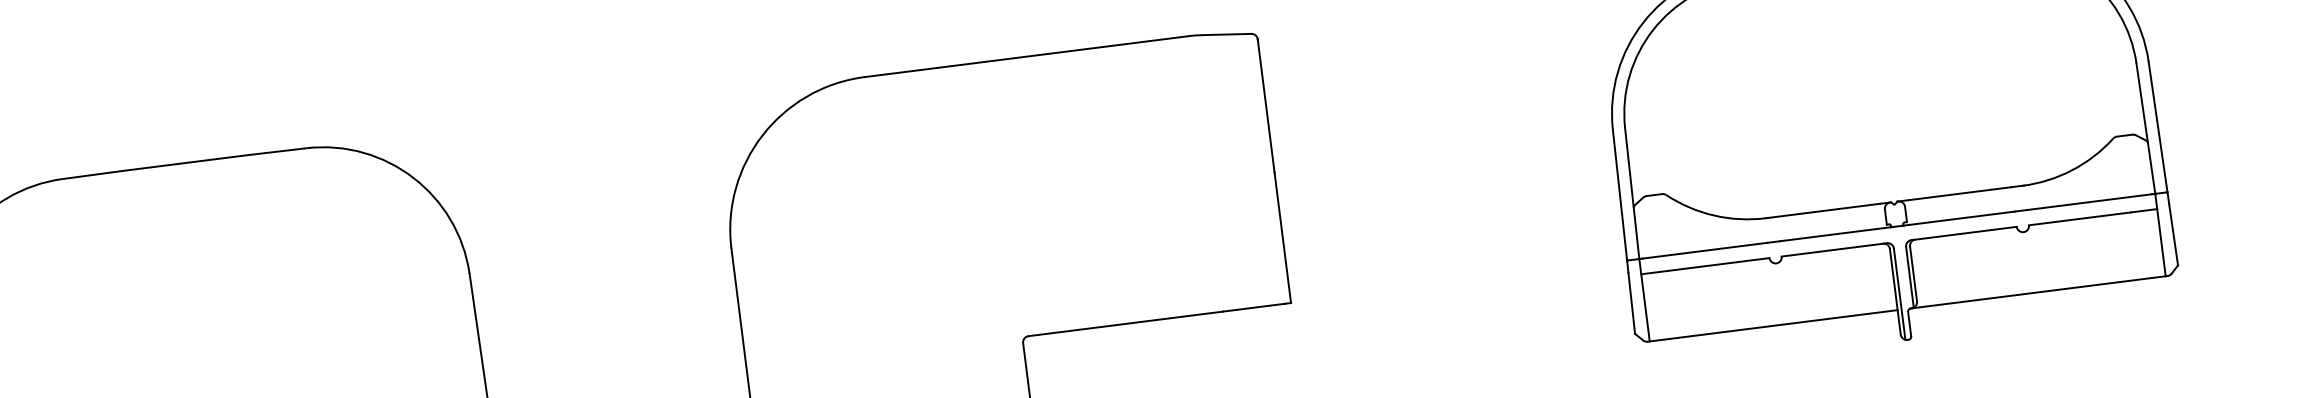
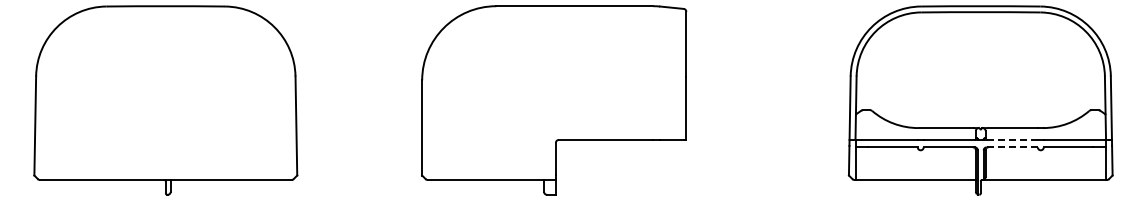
line: (1962, 217) -> (1012, 139), solid -> dashed
line: (1964, 233) -> (1012, 147), solid -> dashed

